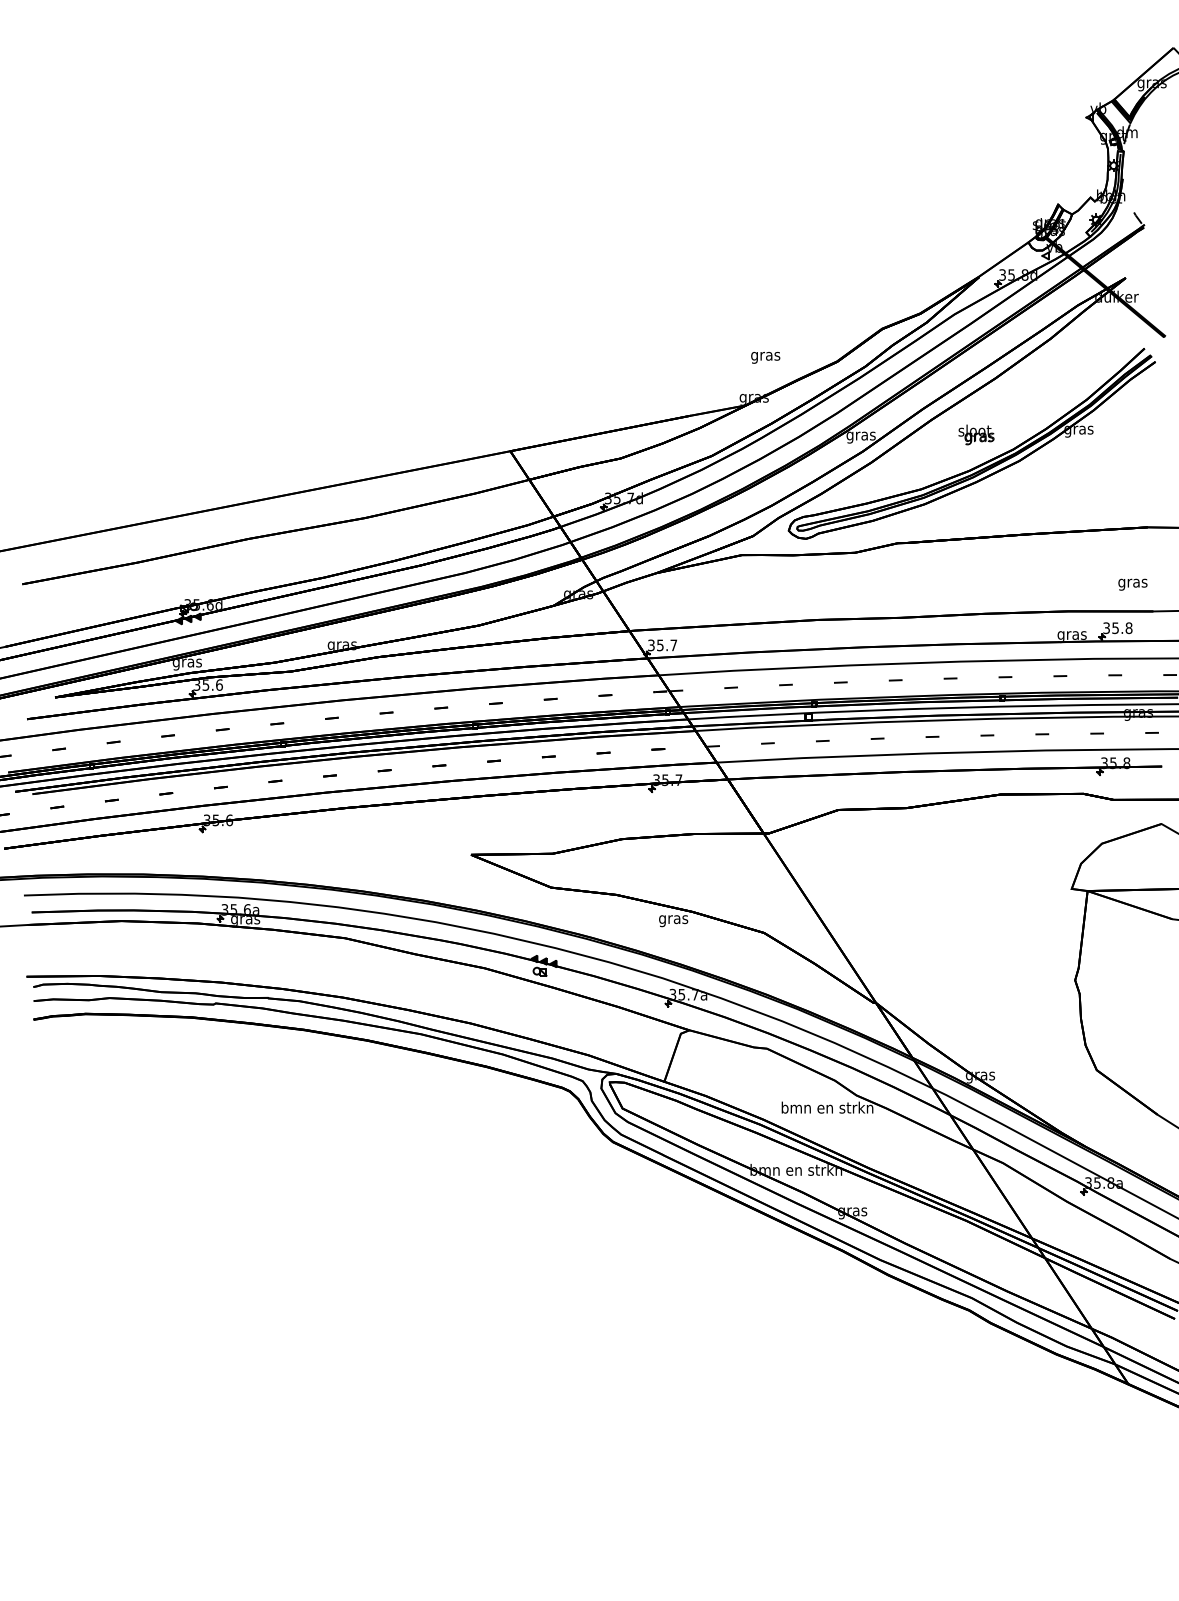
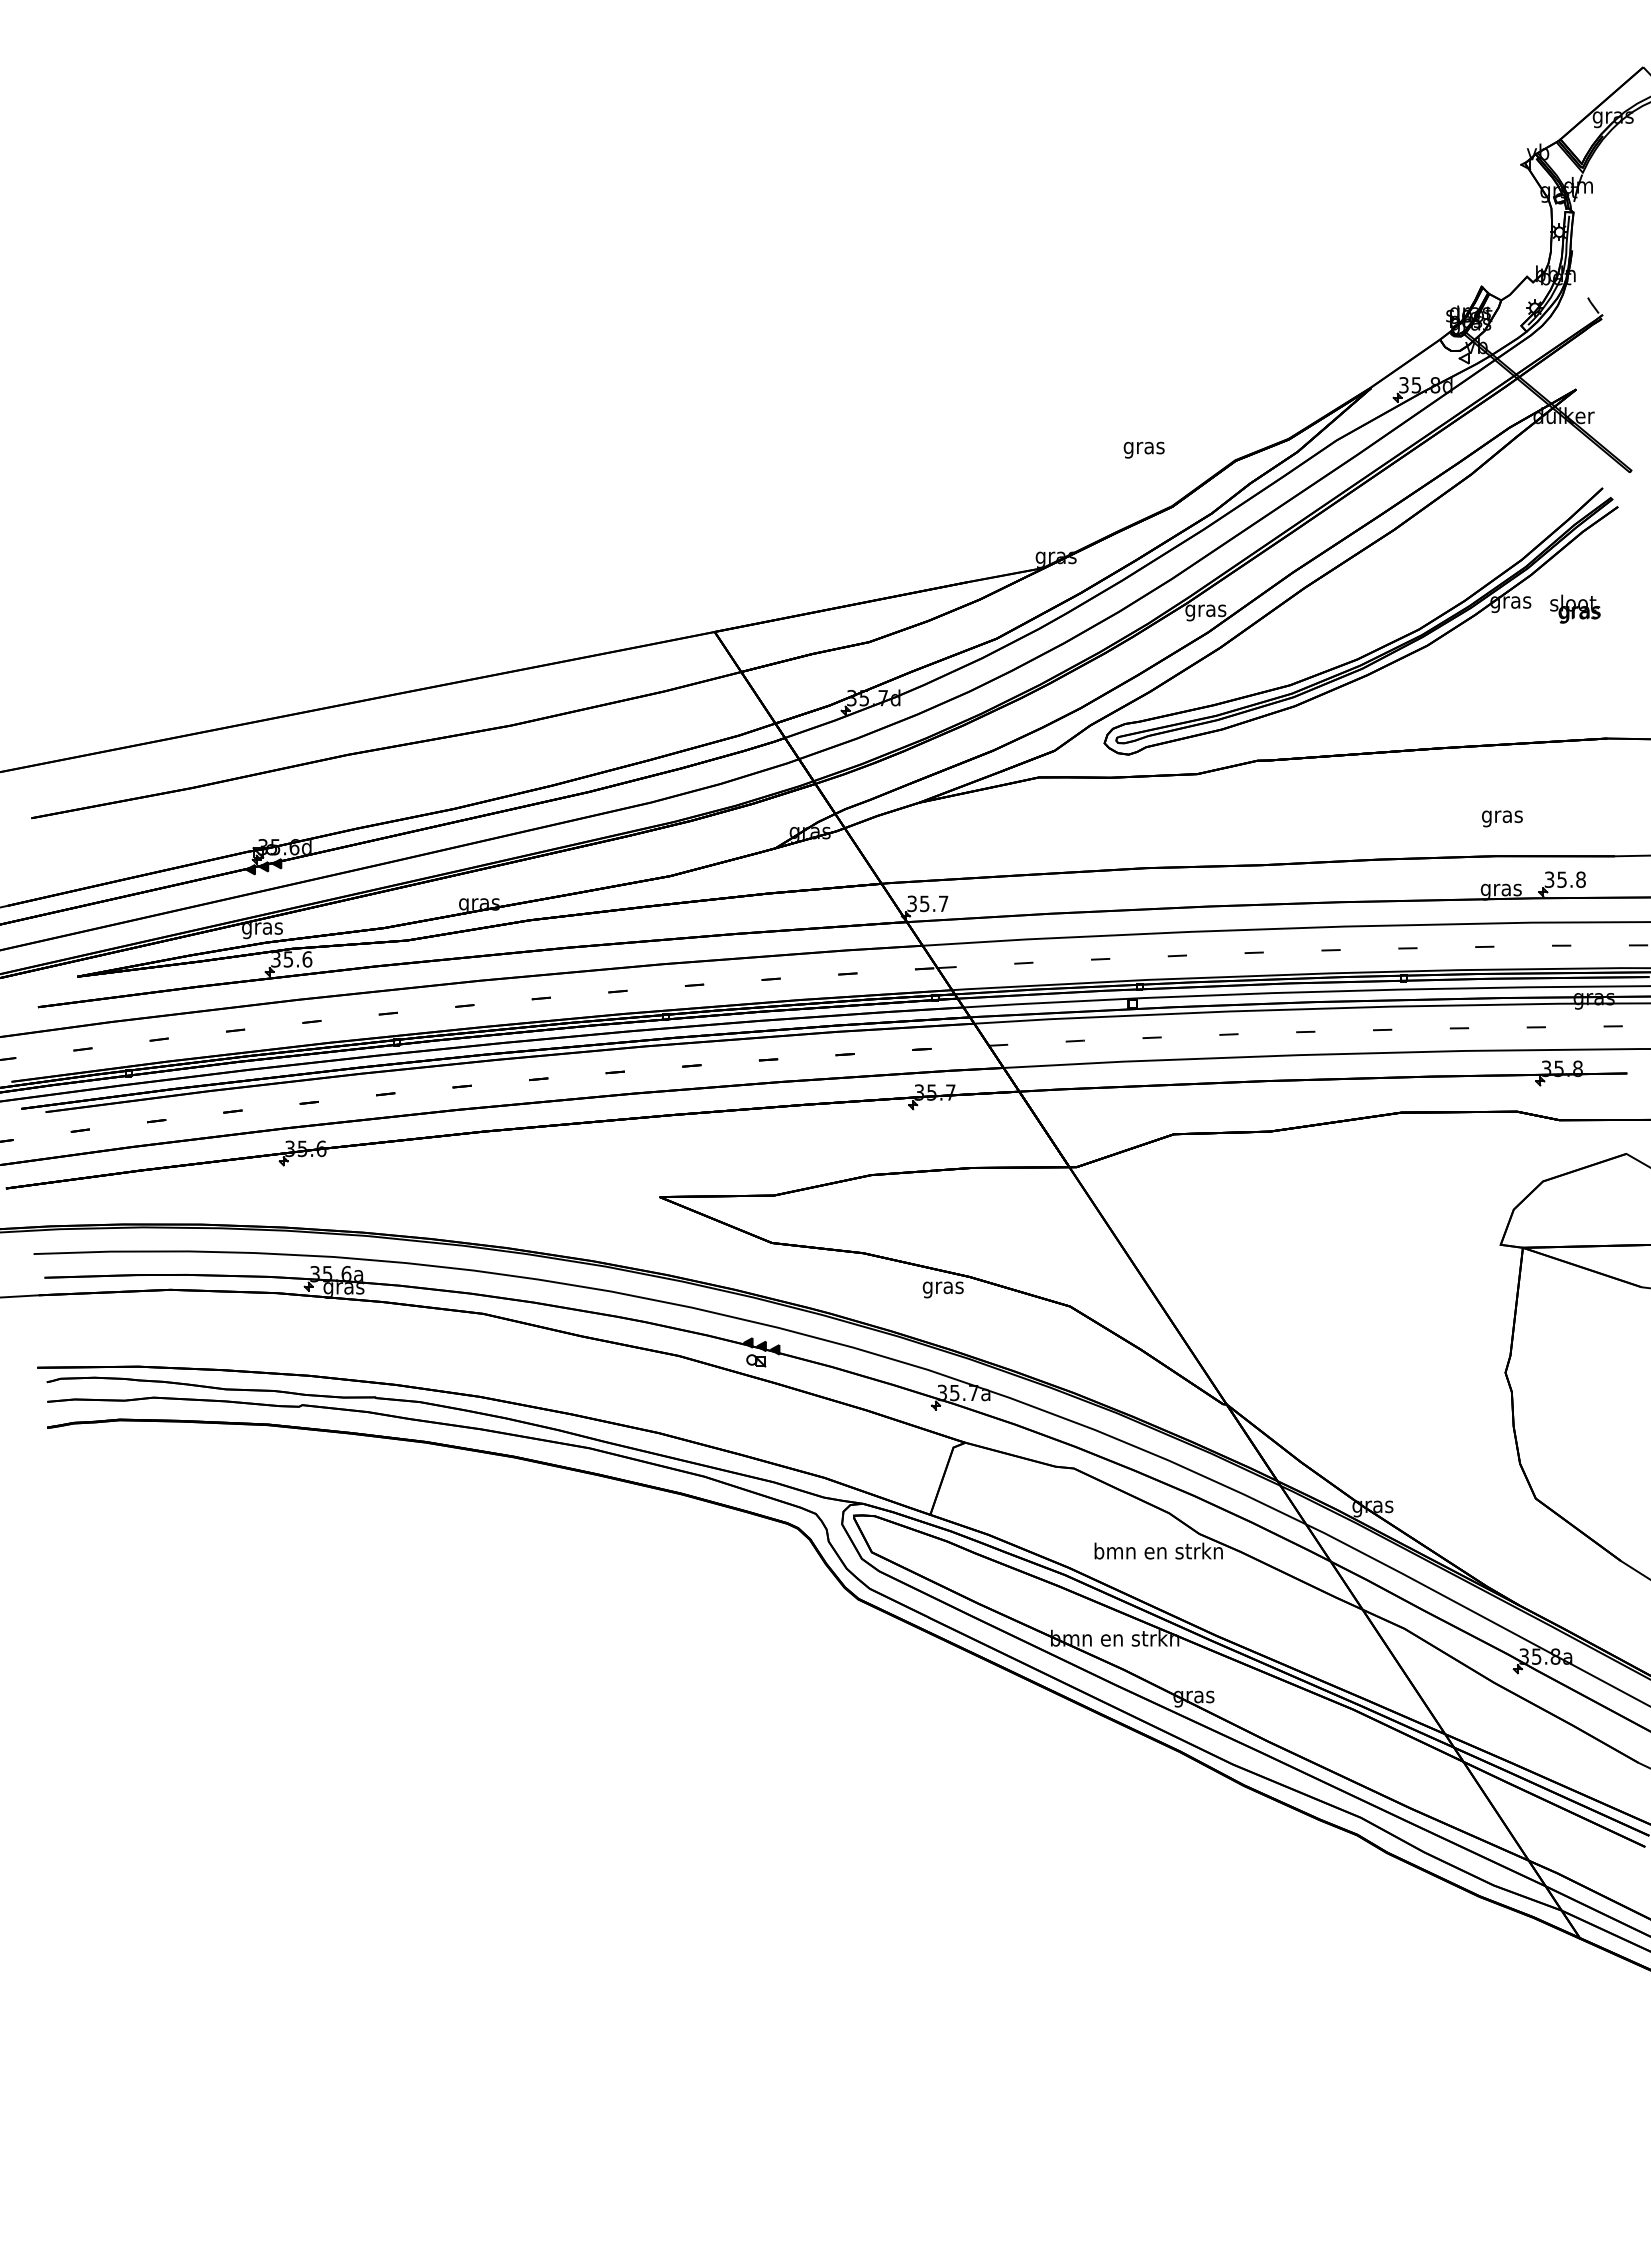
text: (765, 357) -> (1143, 449), moved
text: (976, 434) -> (1575, 608), moved
text: (1133, 584) -> (1502, 818), moved

